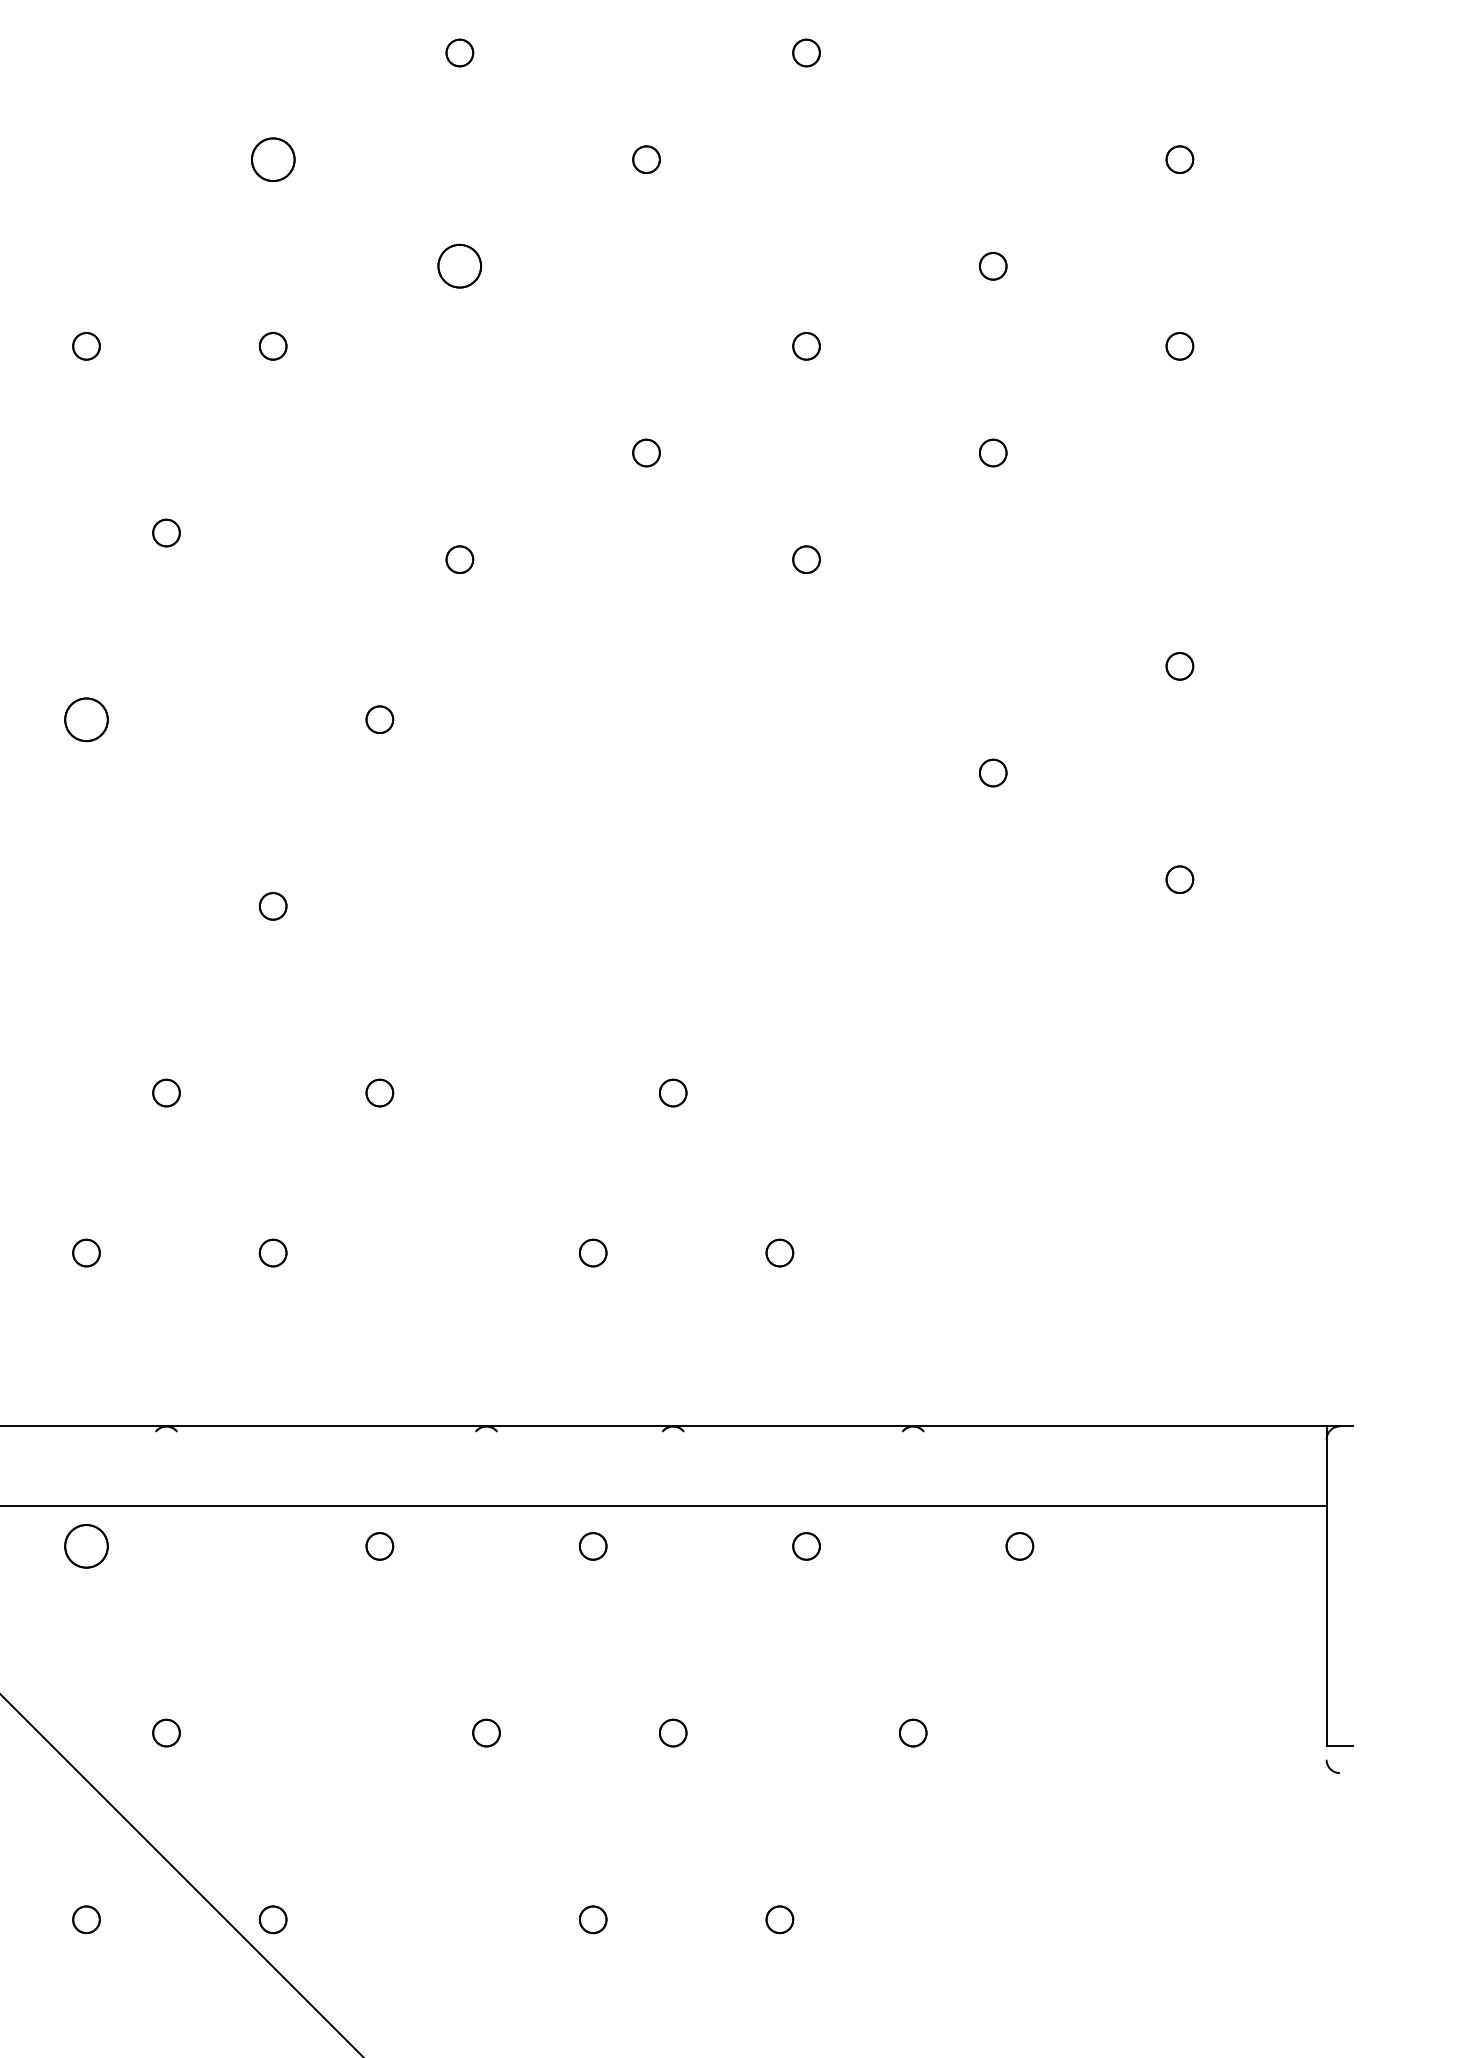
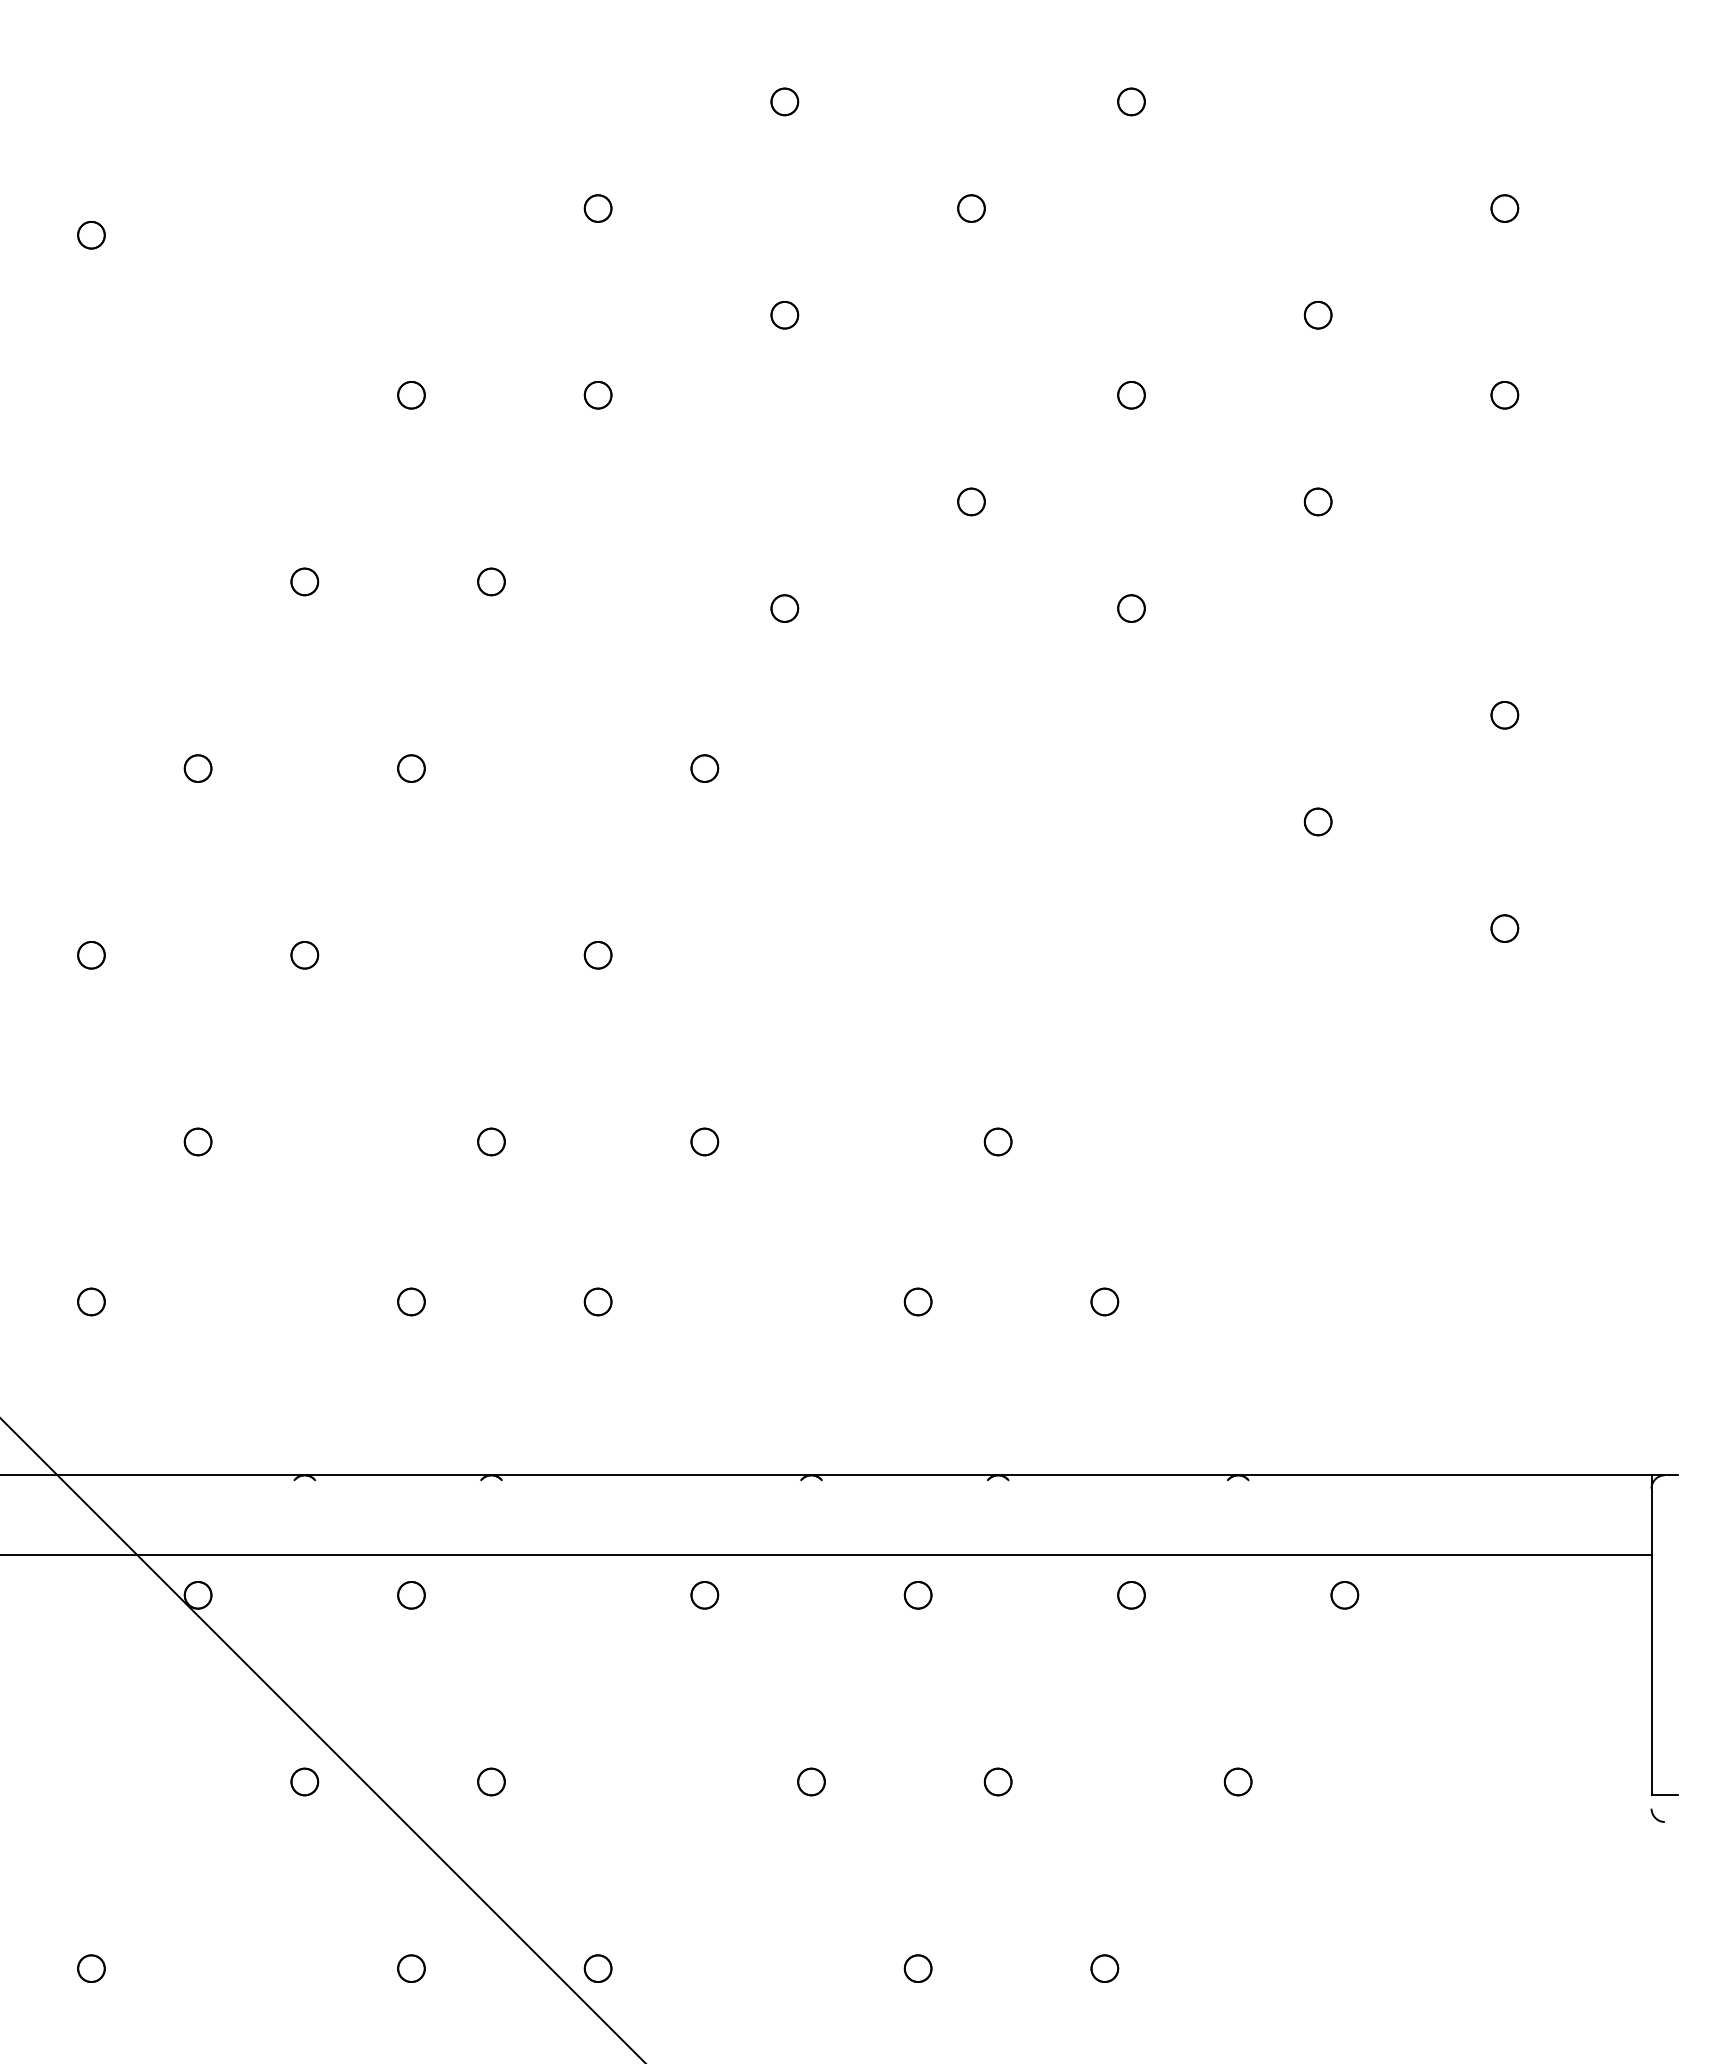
part: (272, 159) -> (597, 208), size x0.62
part: (459, 266) -> (784, 315), size x0.62
part: (86, 719) -> (411, 768), size x0.62
part: (86, 1546) -> (411, 1595), size x0.62

